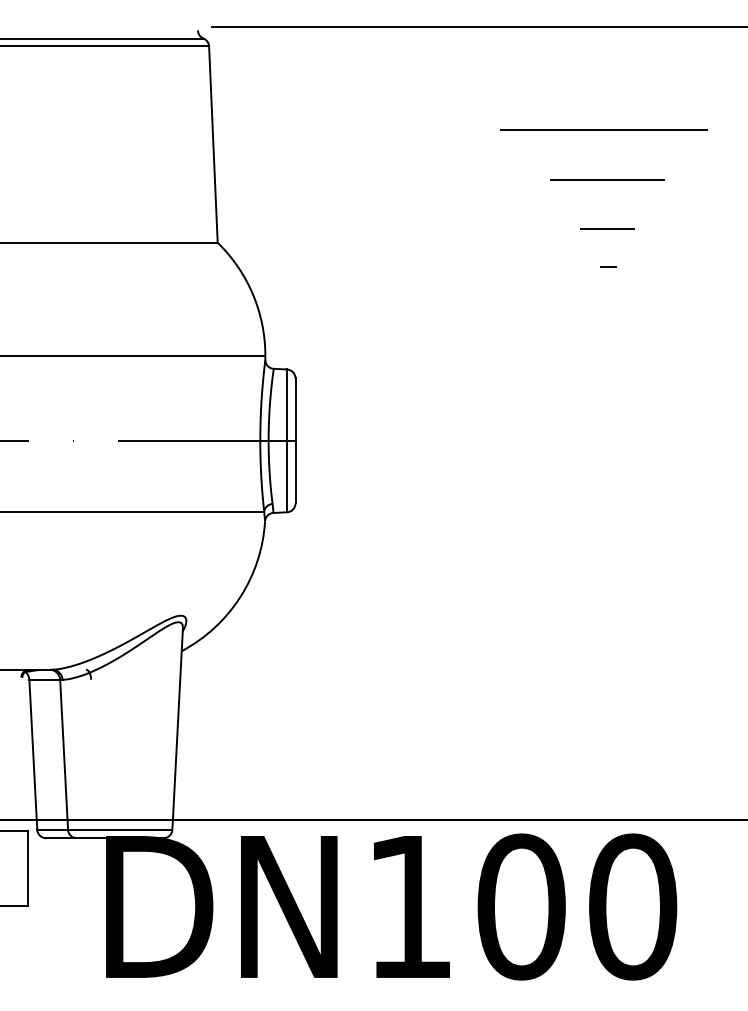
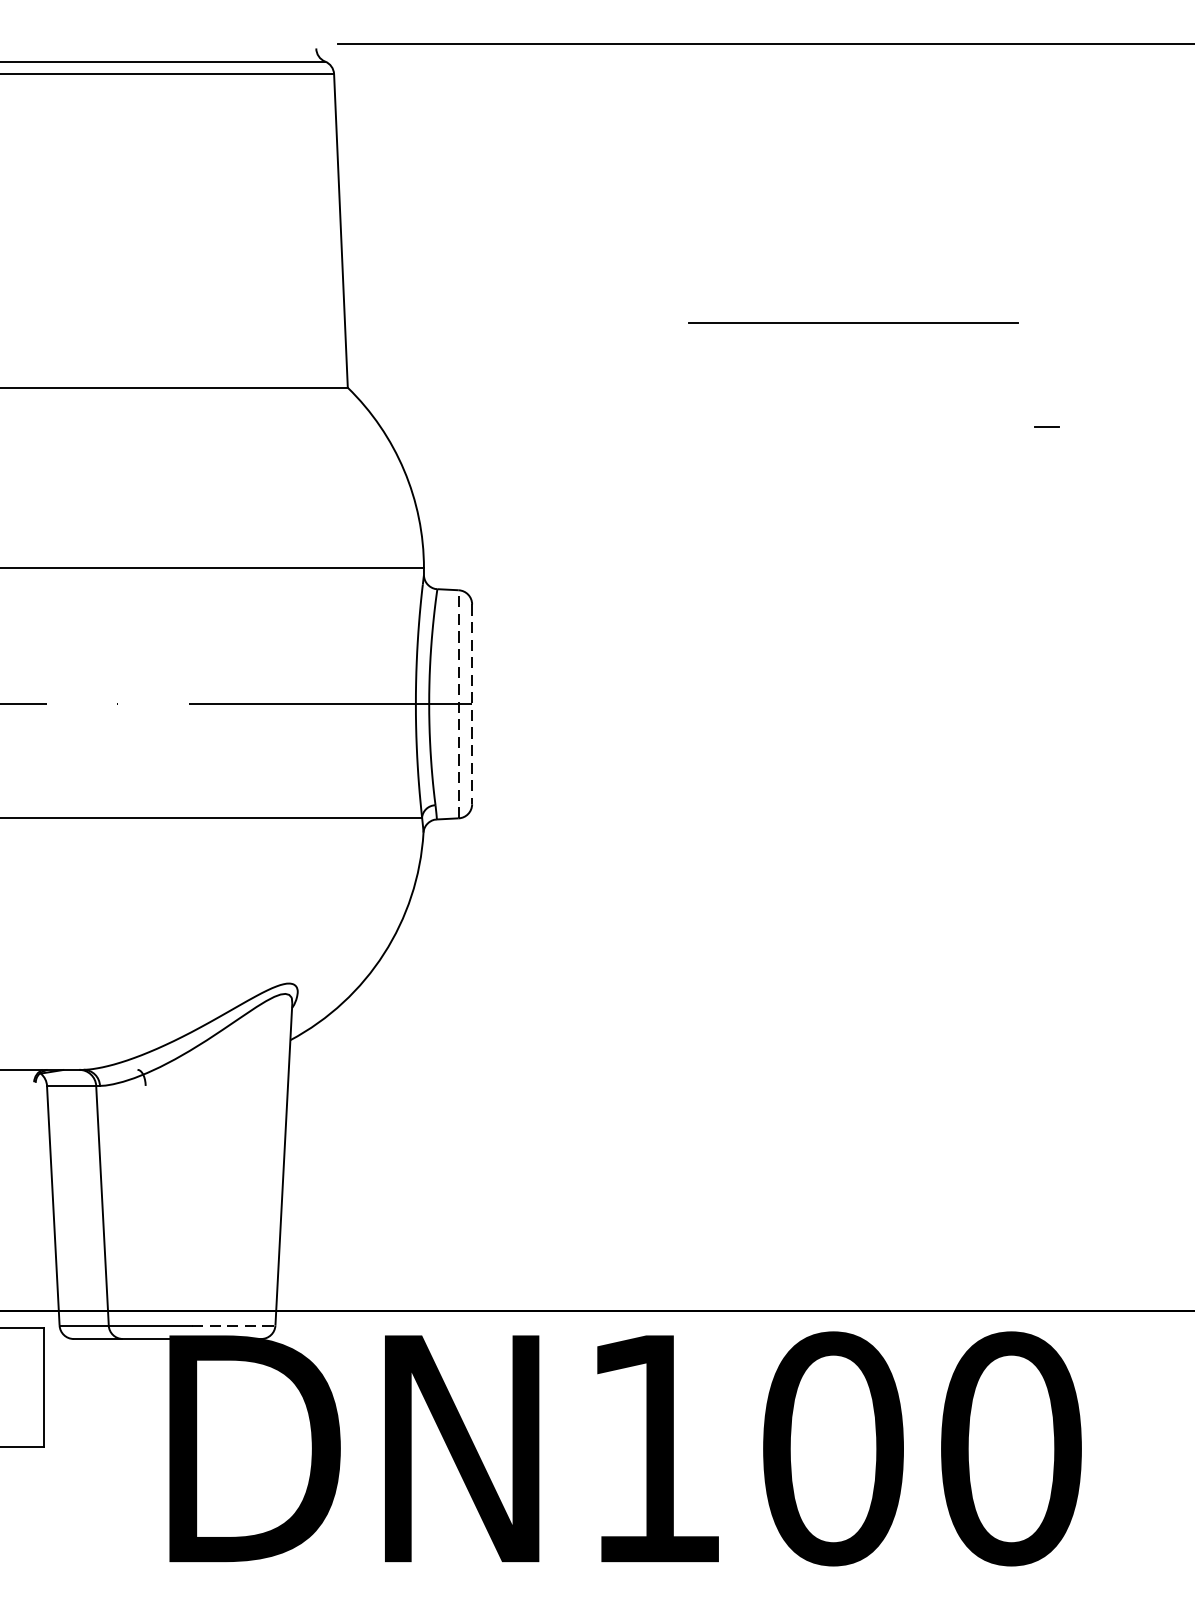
line: (603, 129) -> (852, 321), moved
line: (607, 180) -> (970, 288), removed
line: (607, 229) -> (970, 366), removed
line: (608, 266) -> (1047, 425), moved
line: (287, 440) -> (459, 703), solid -> dashed
line: (295, 440) -> (472, 703), solid -> dashed
line: (146, 829) -> (234, 1325), solid -> dashed

